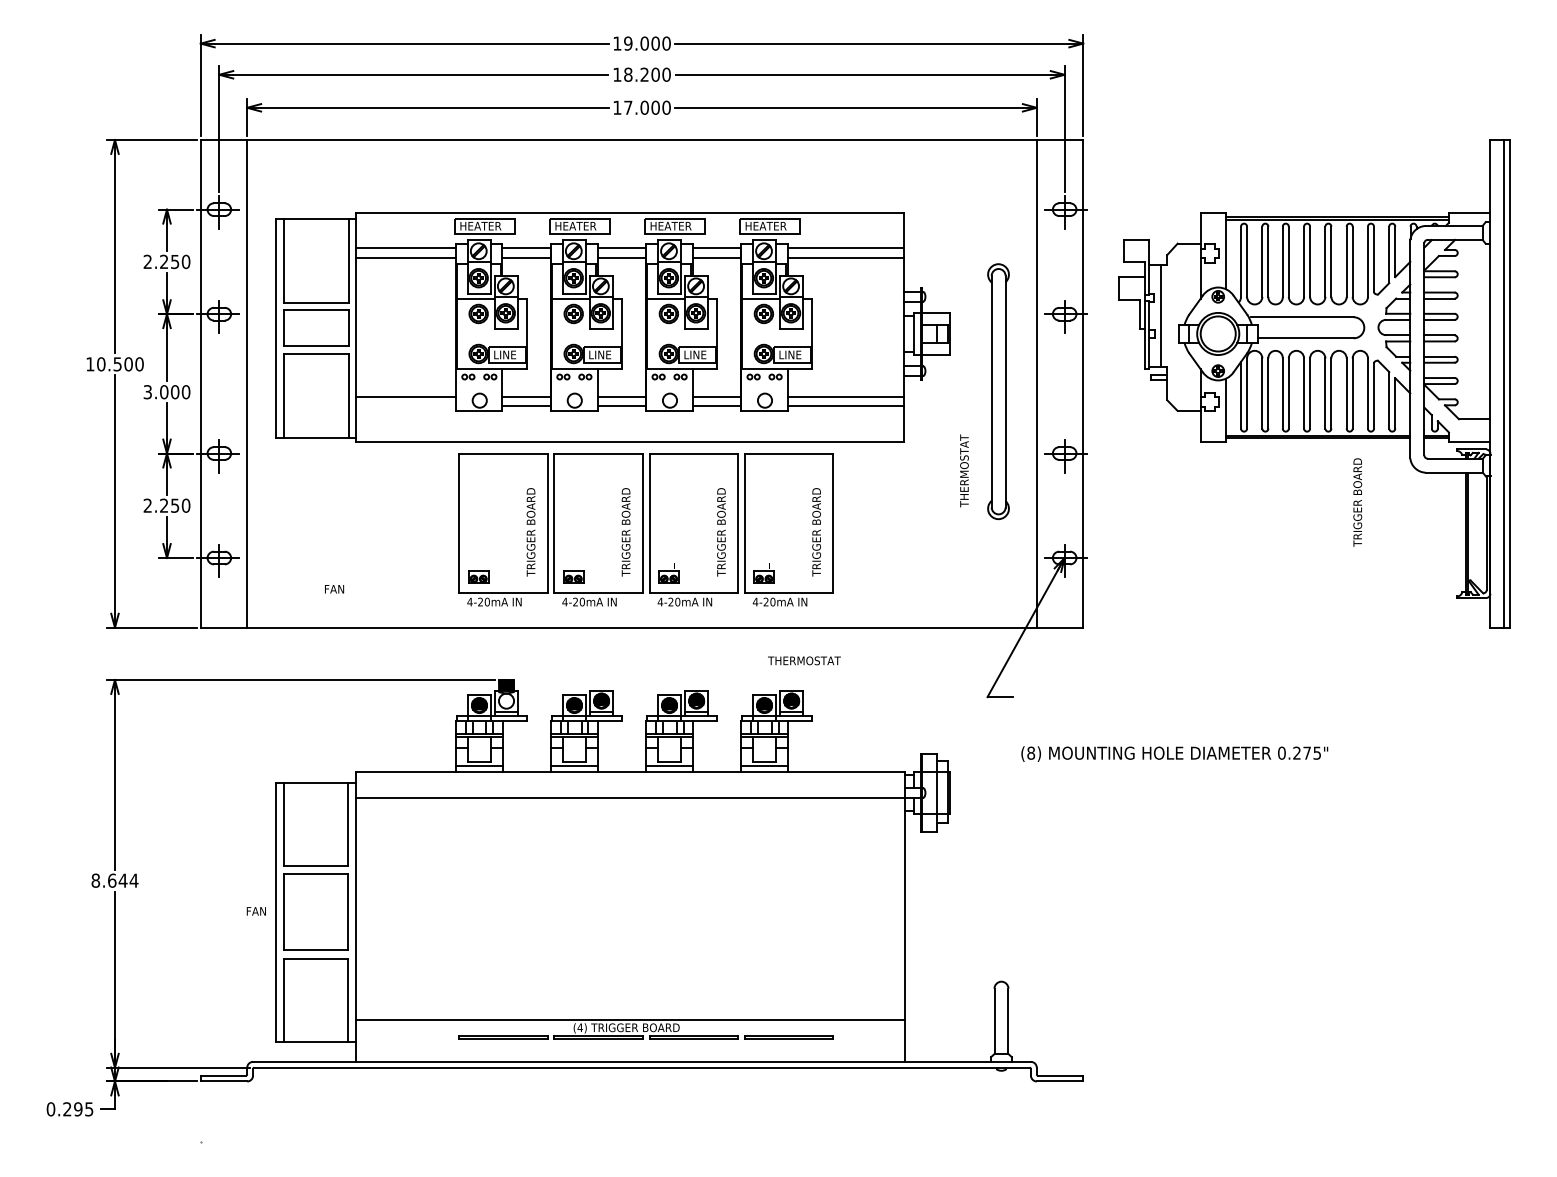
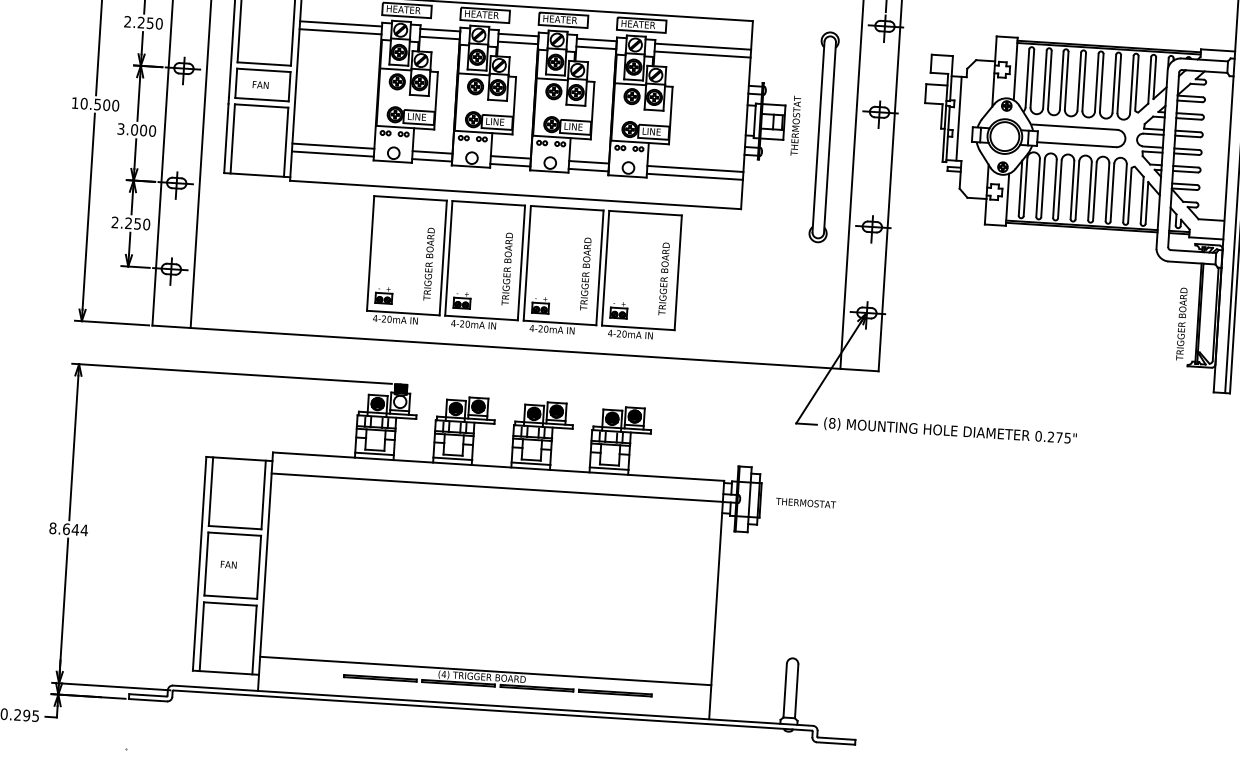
part: (998, 391) -> (824, 137), moved
line: (405, 406) -> (332, 154), added
text: (964, 470) -> (795, 125), moved
text: (1357, 502) -> (1181, 324), moved
text: (334, 589) -> (260, 85), moved
text: (804, 660) -> (806, 502), moved
text: (1174, 753) -> (950, 430), moved
text: (255, 911) -> (228, 564), moved

